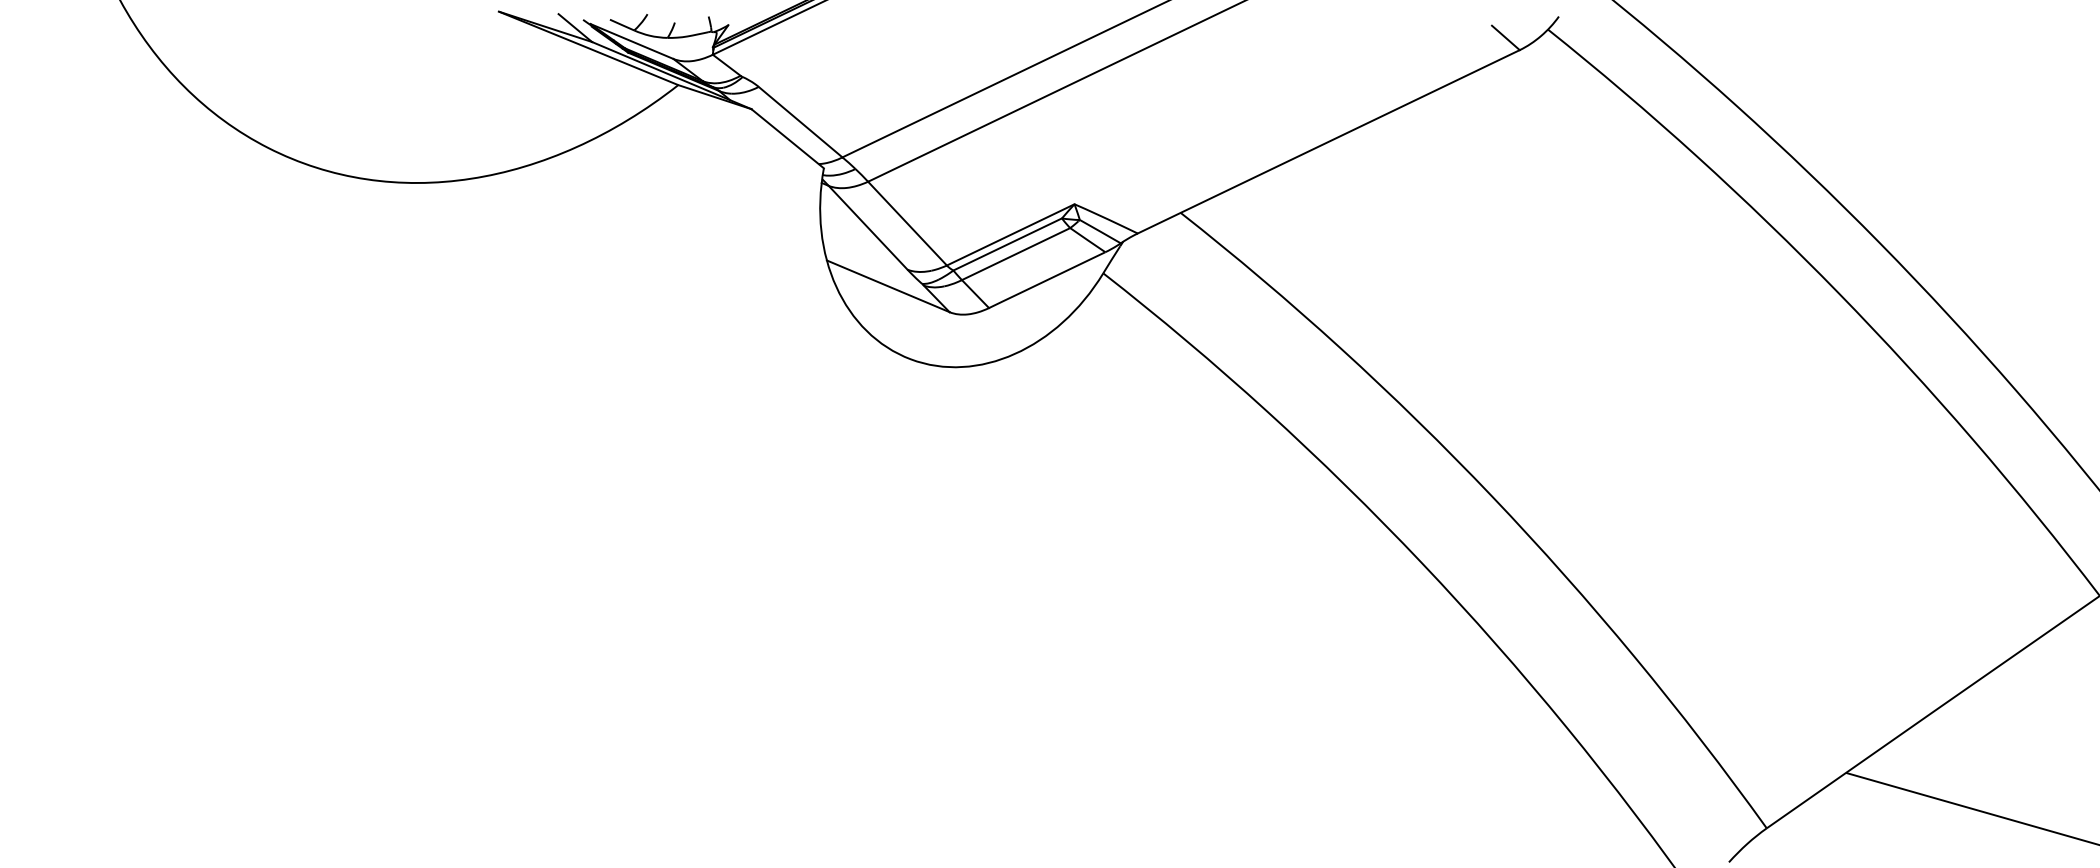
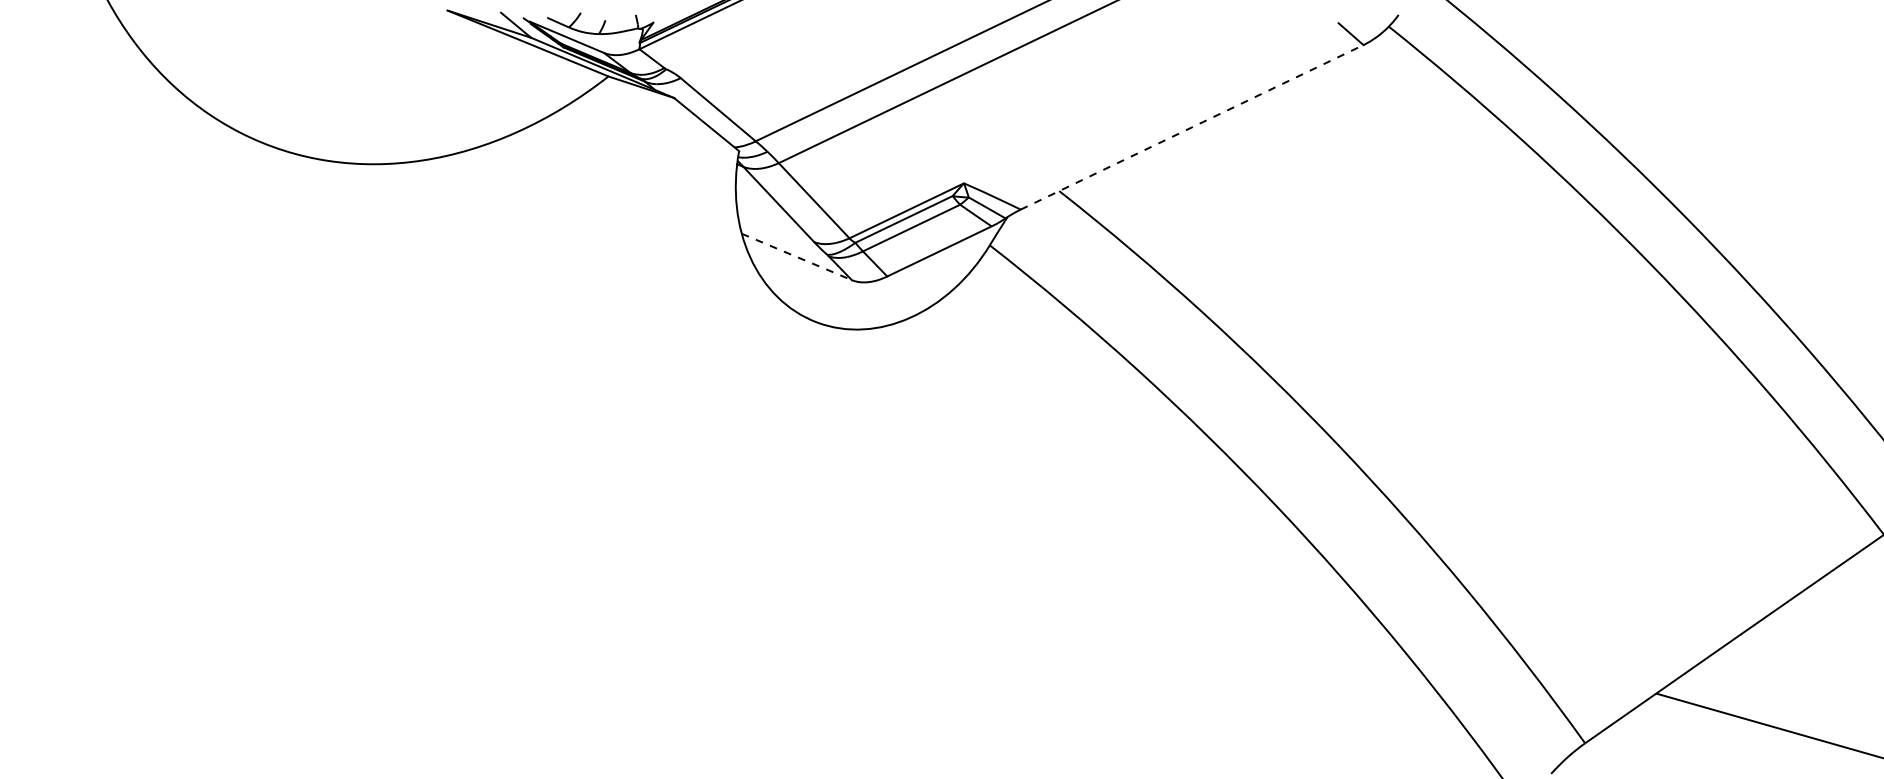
line: (1329, 142) -> (1192, 127), solid -> dashed
line: (887, 285) -> (796, 256), solid -> dashed

